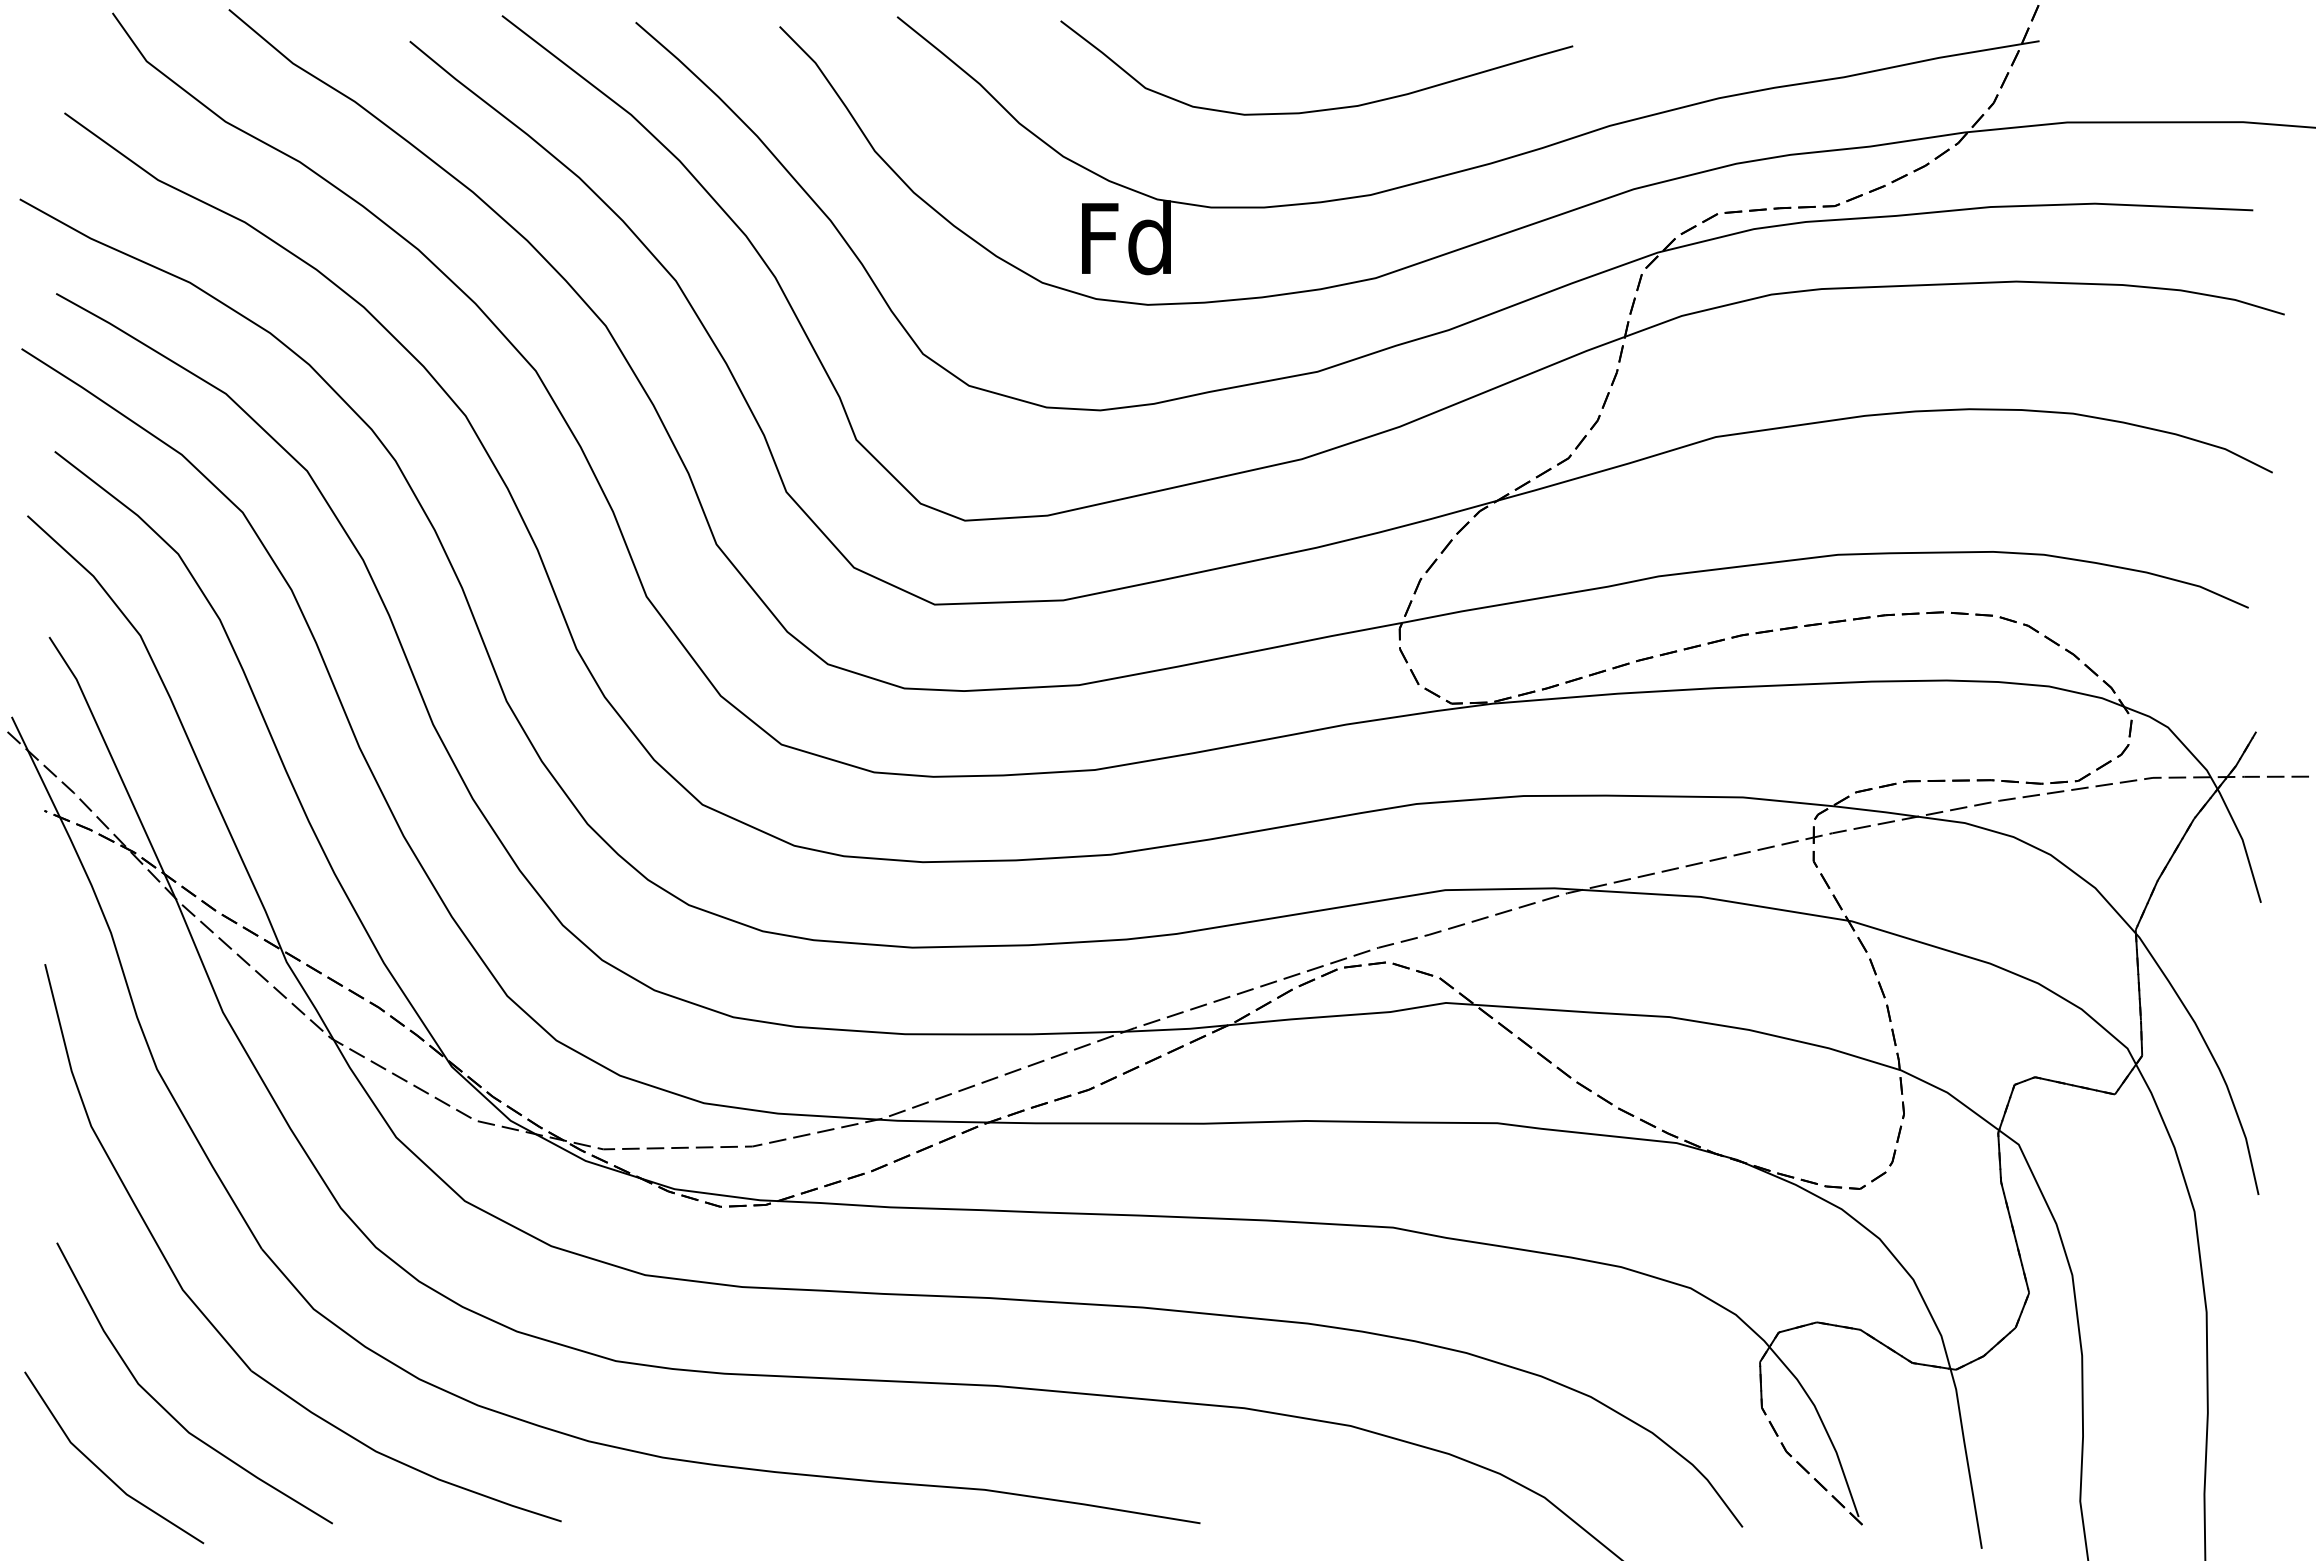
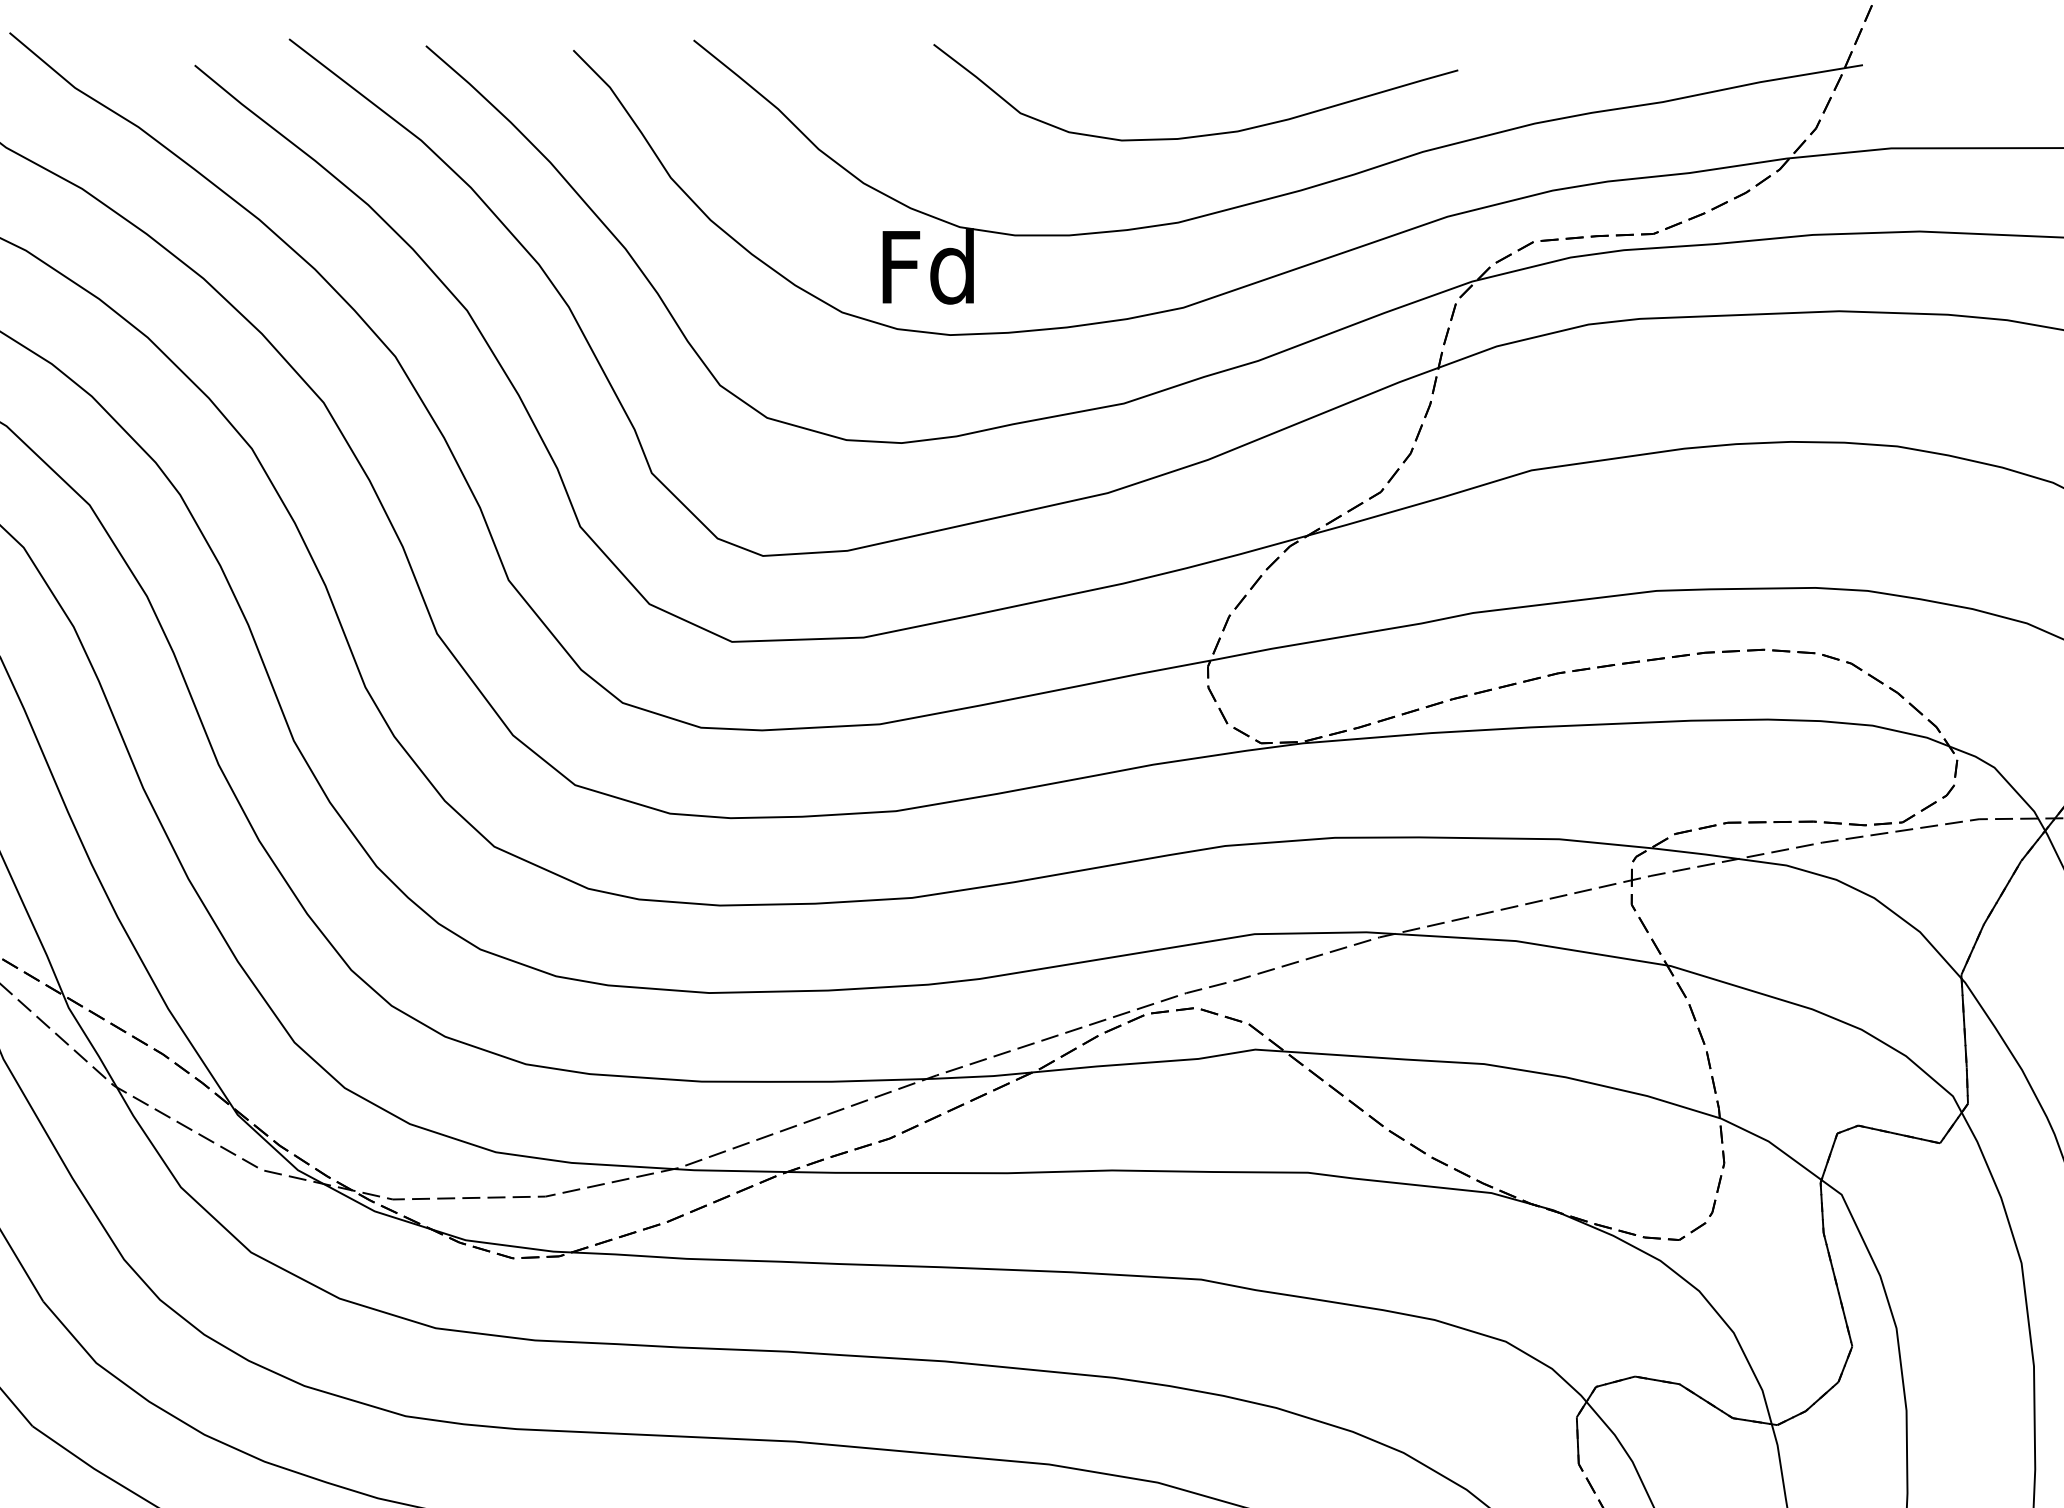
curve: (1319, 109) -> (1198, 135), moved

